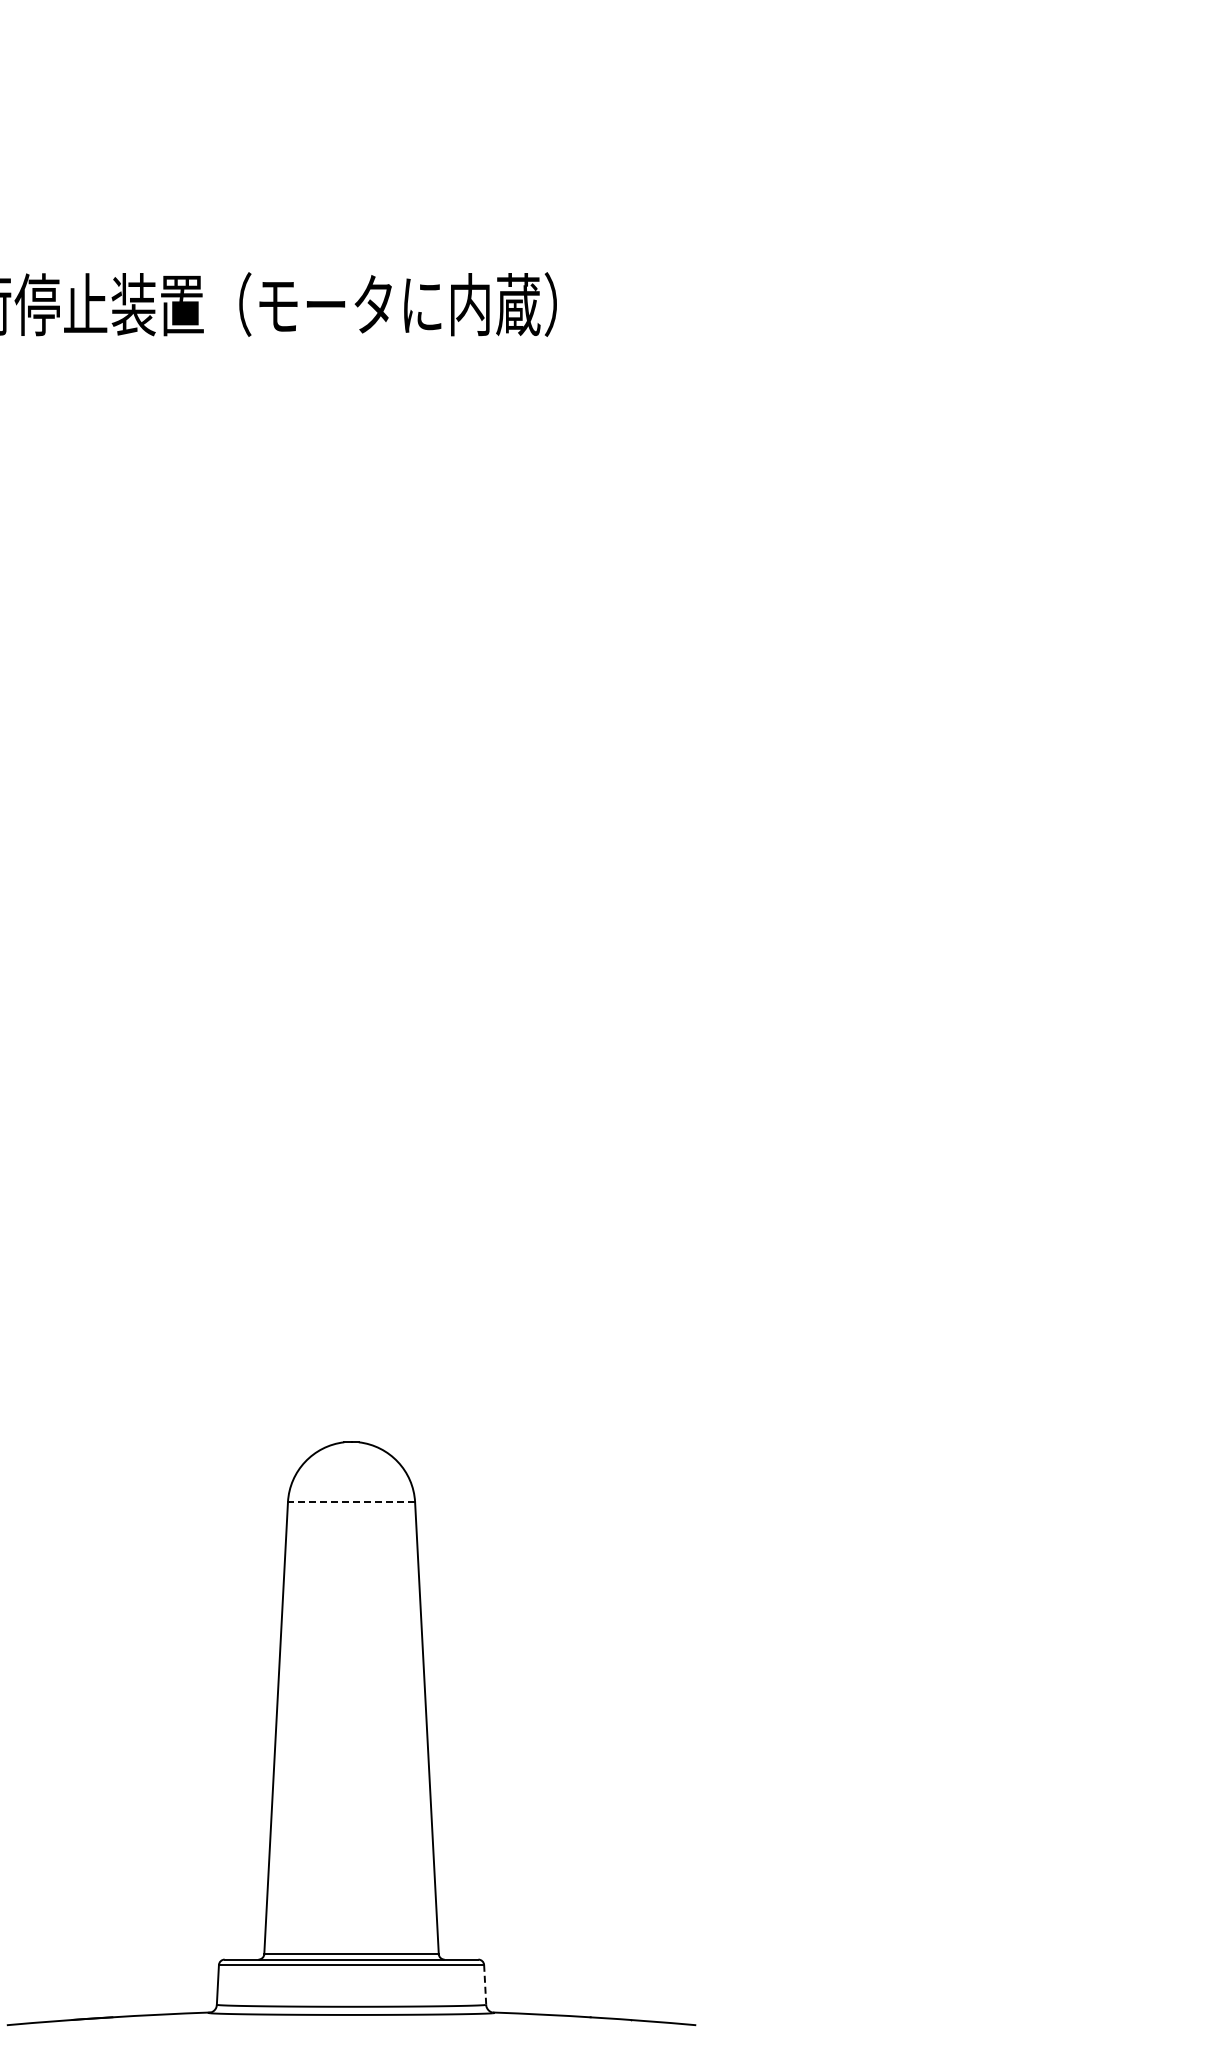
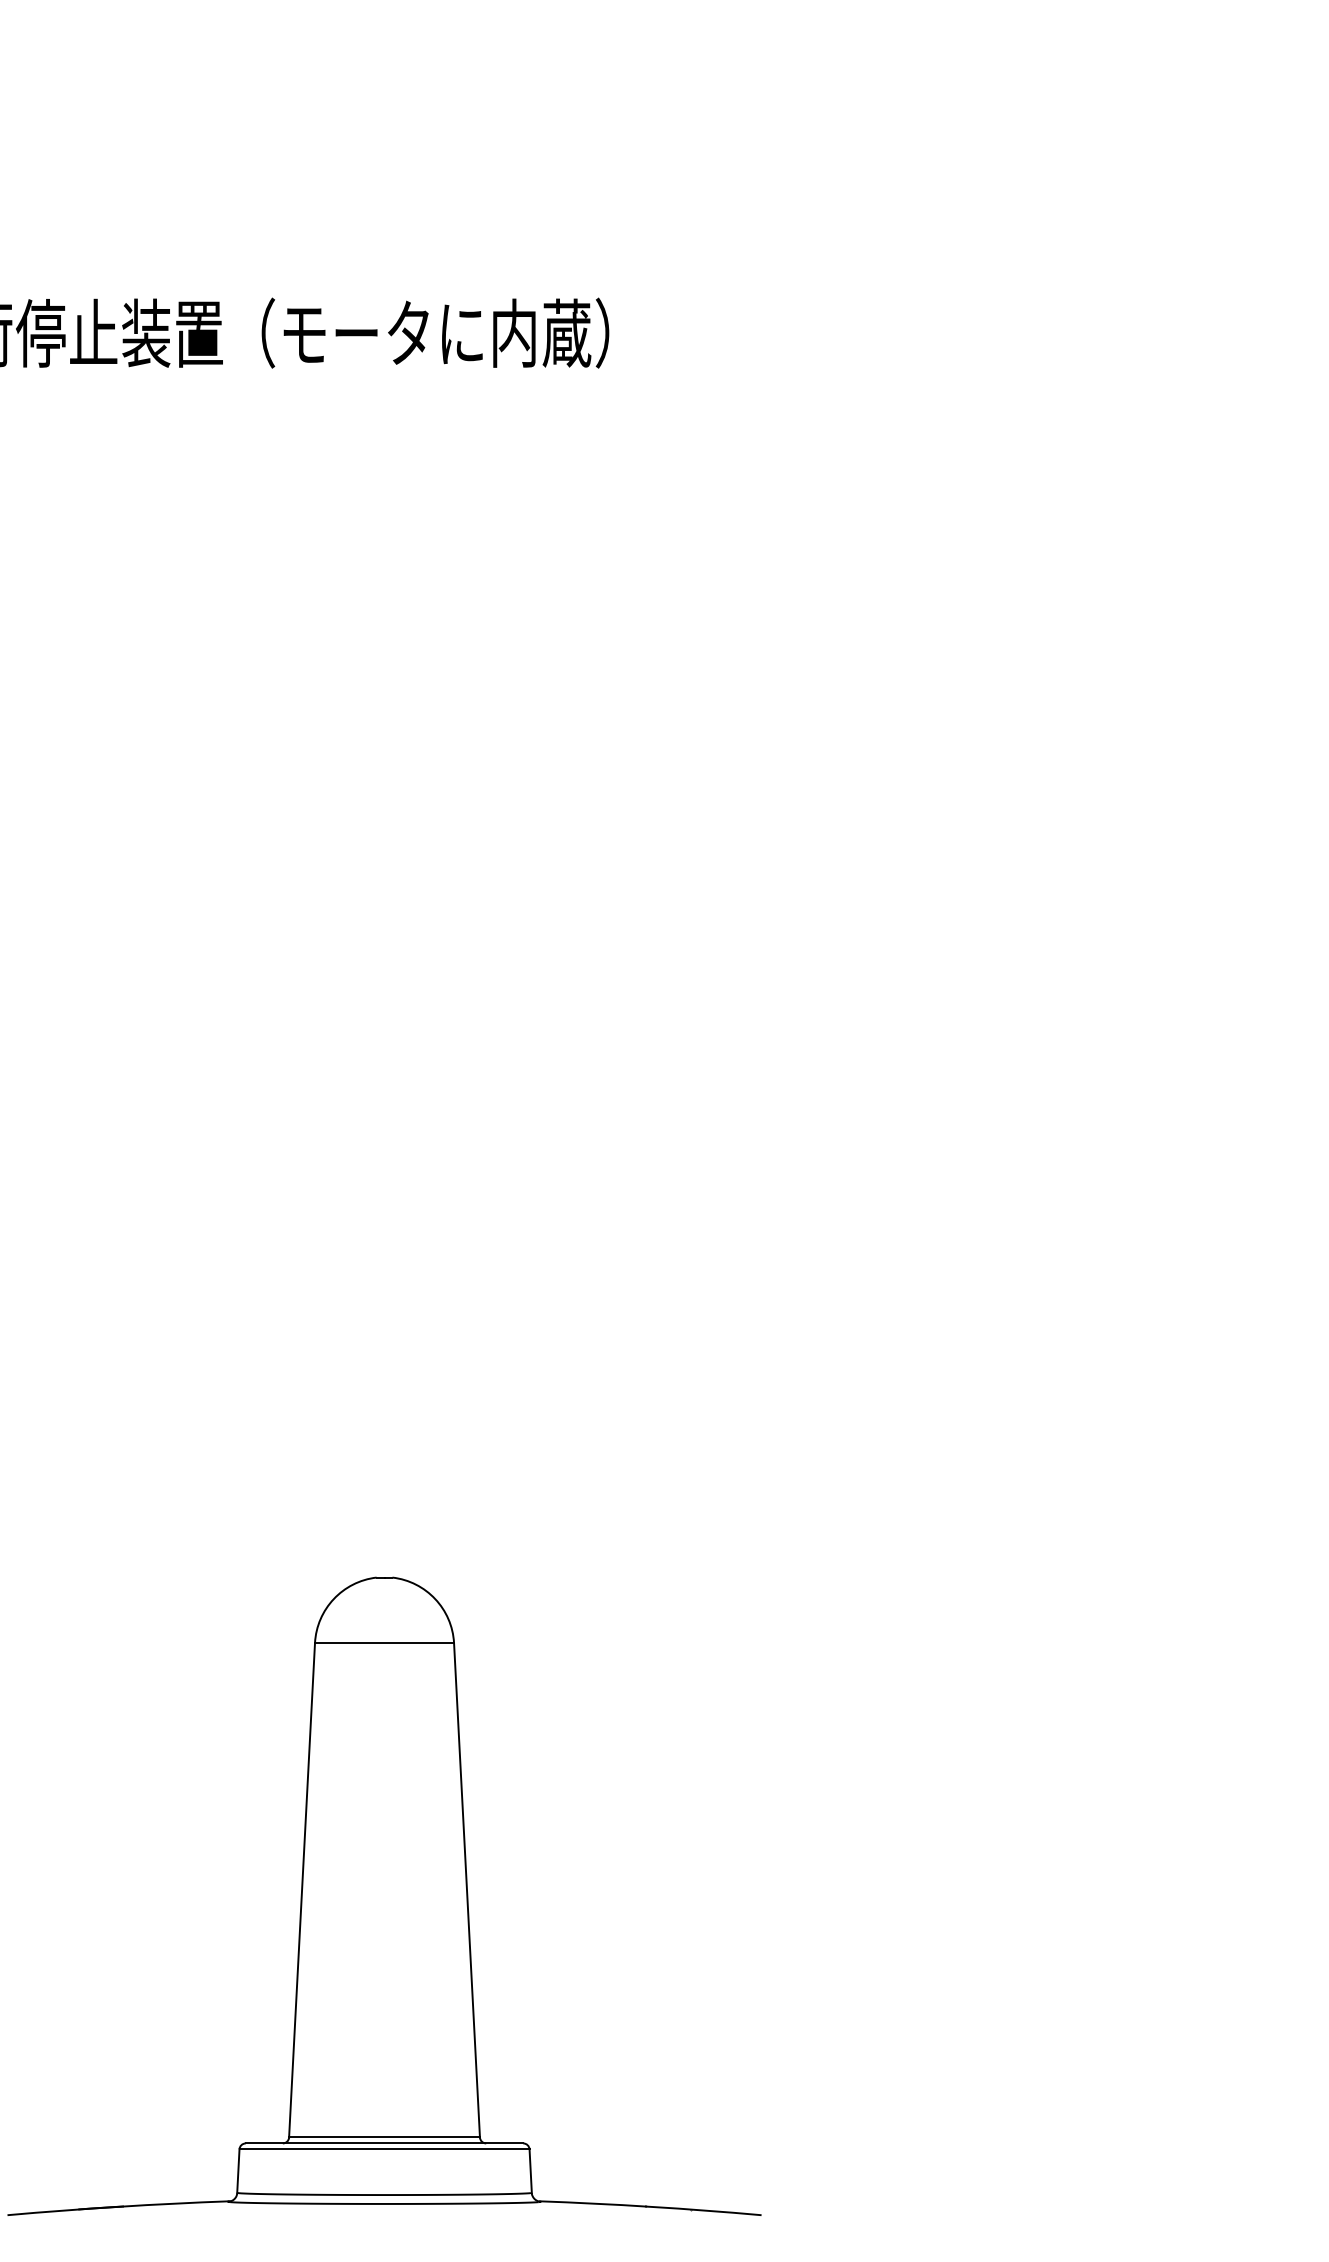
line: (351, 1502) -> (384, 1643), dashed -> solid
line: (485, 1984) -> (531, 2170), dashed -> solid

